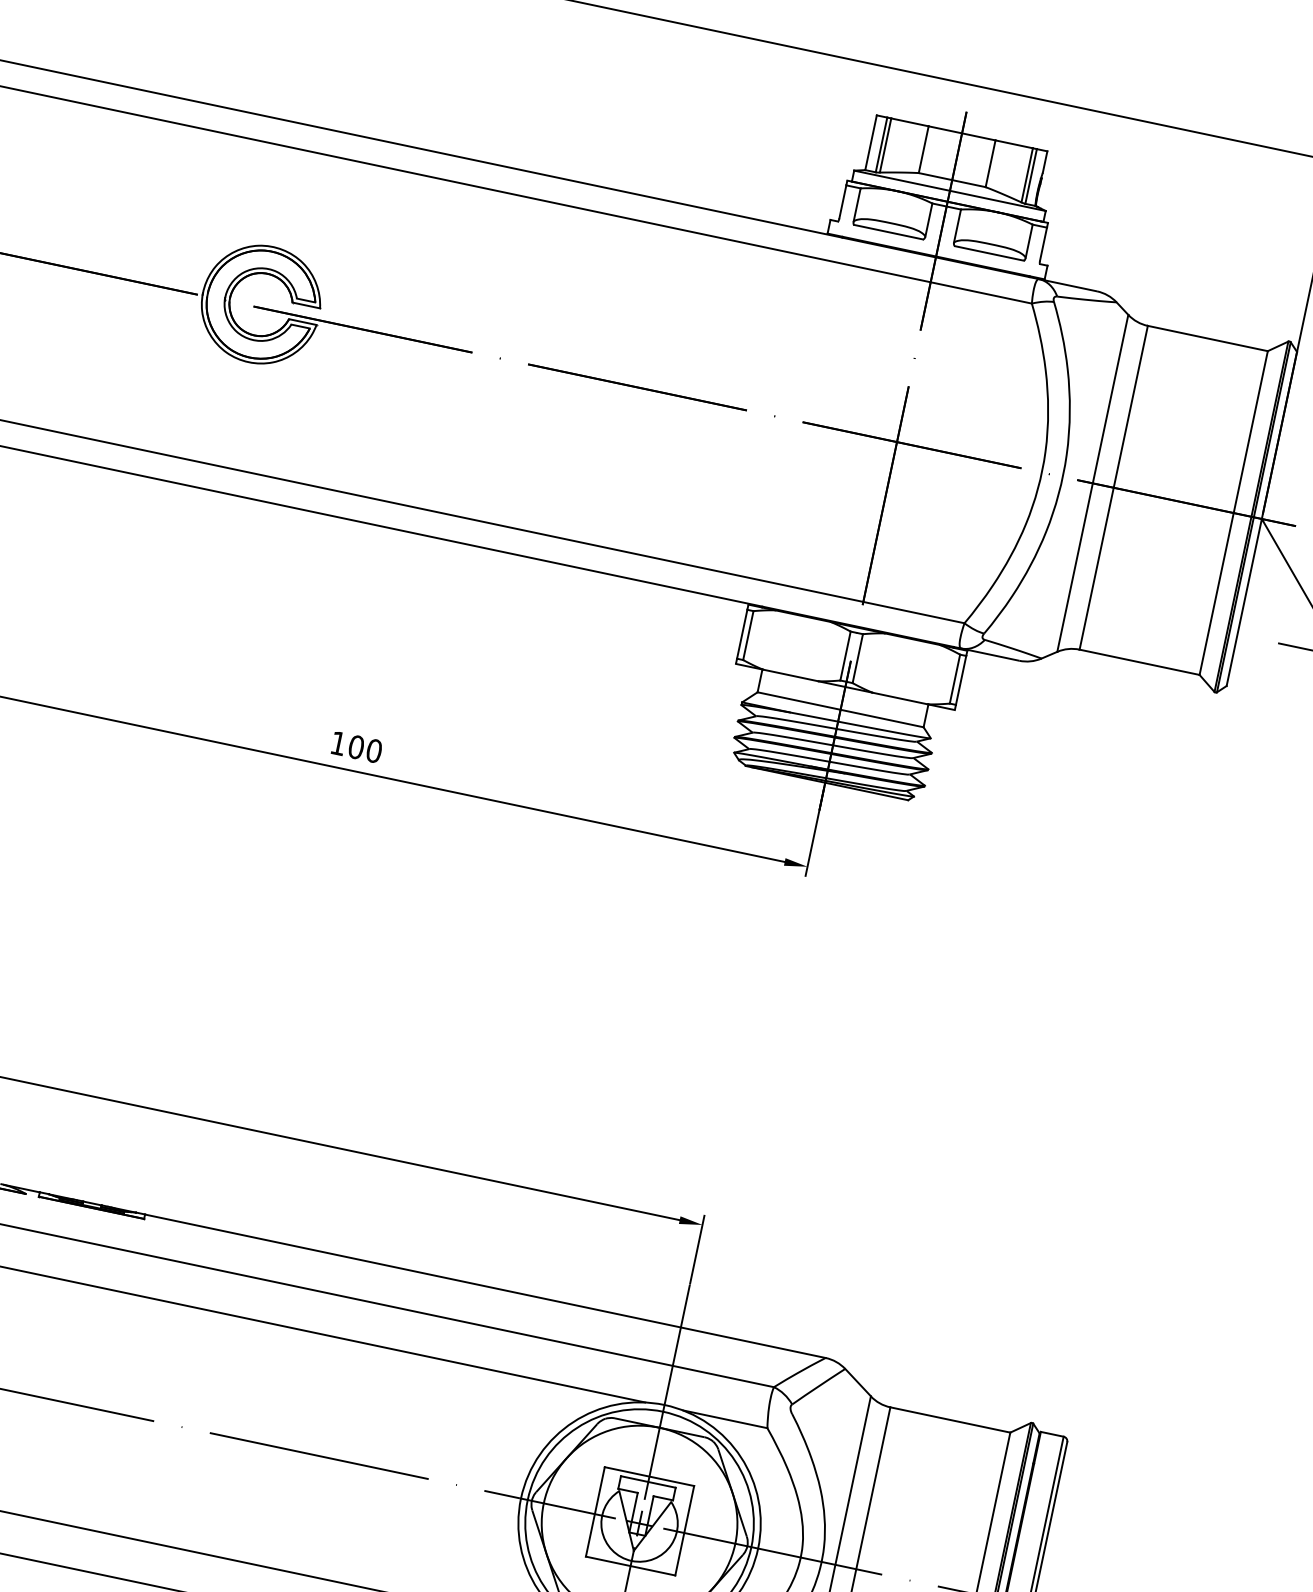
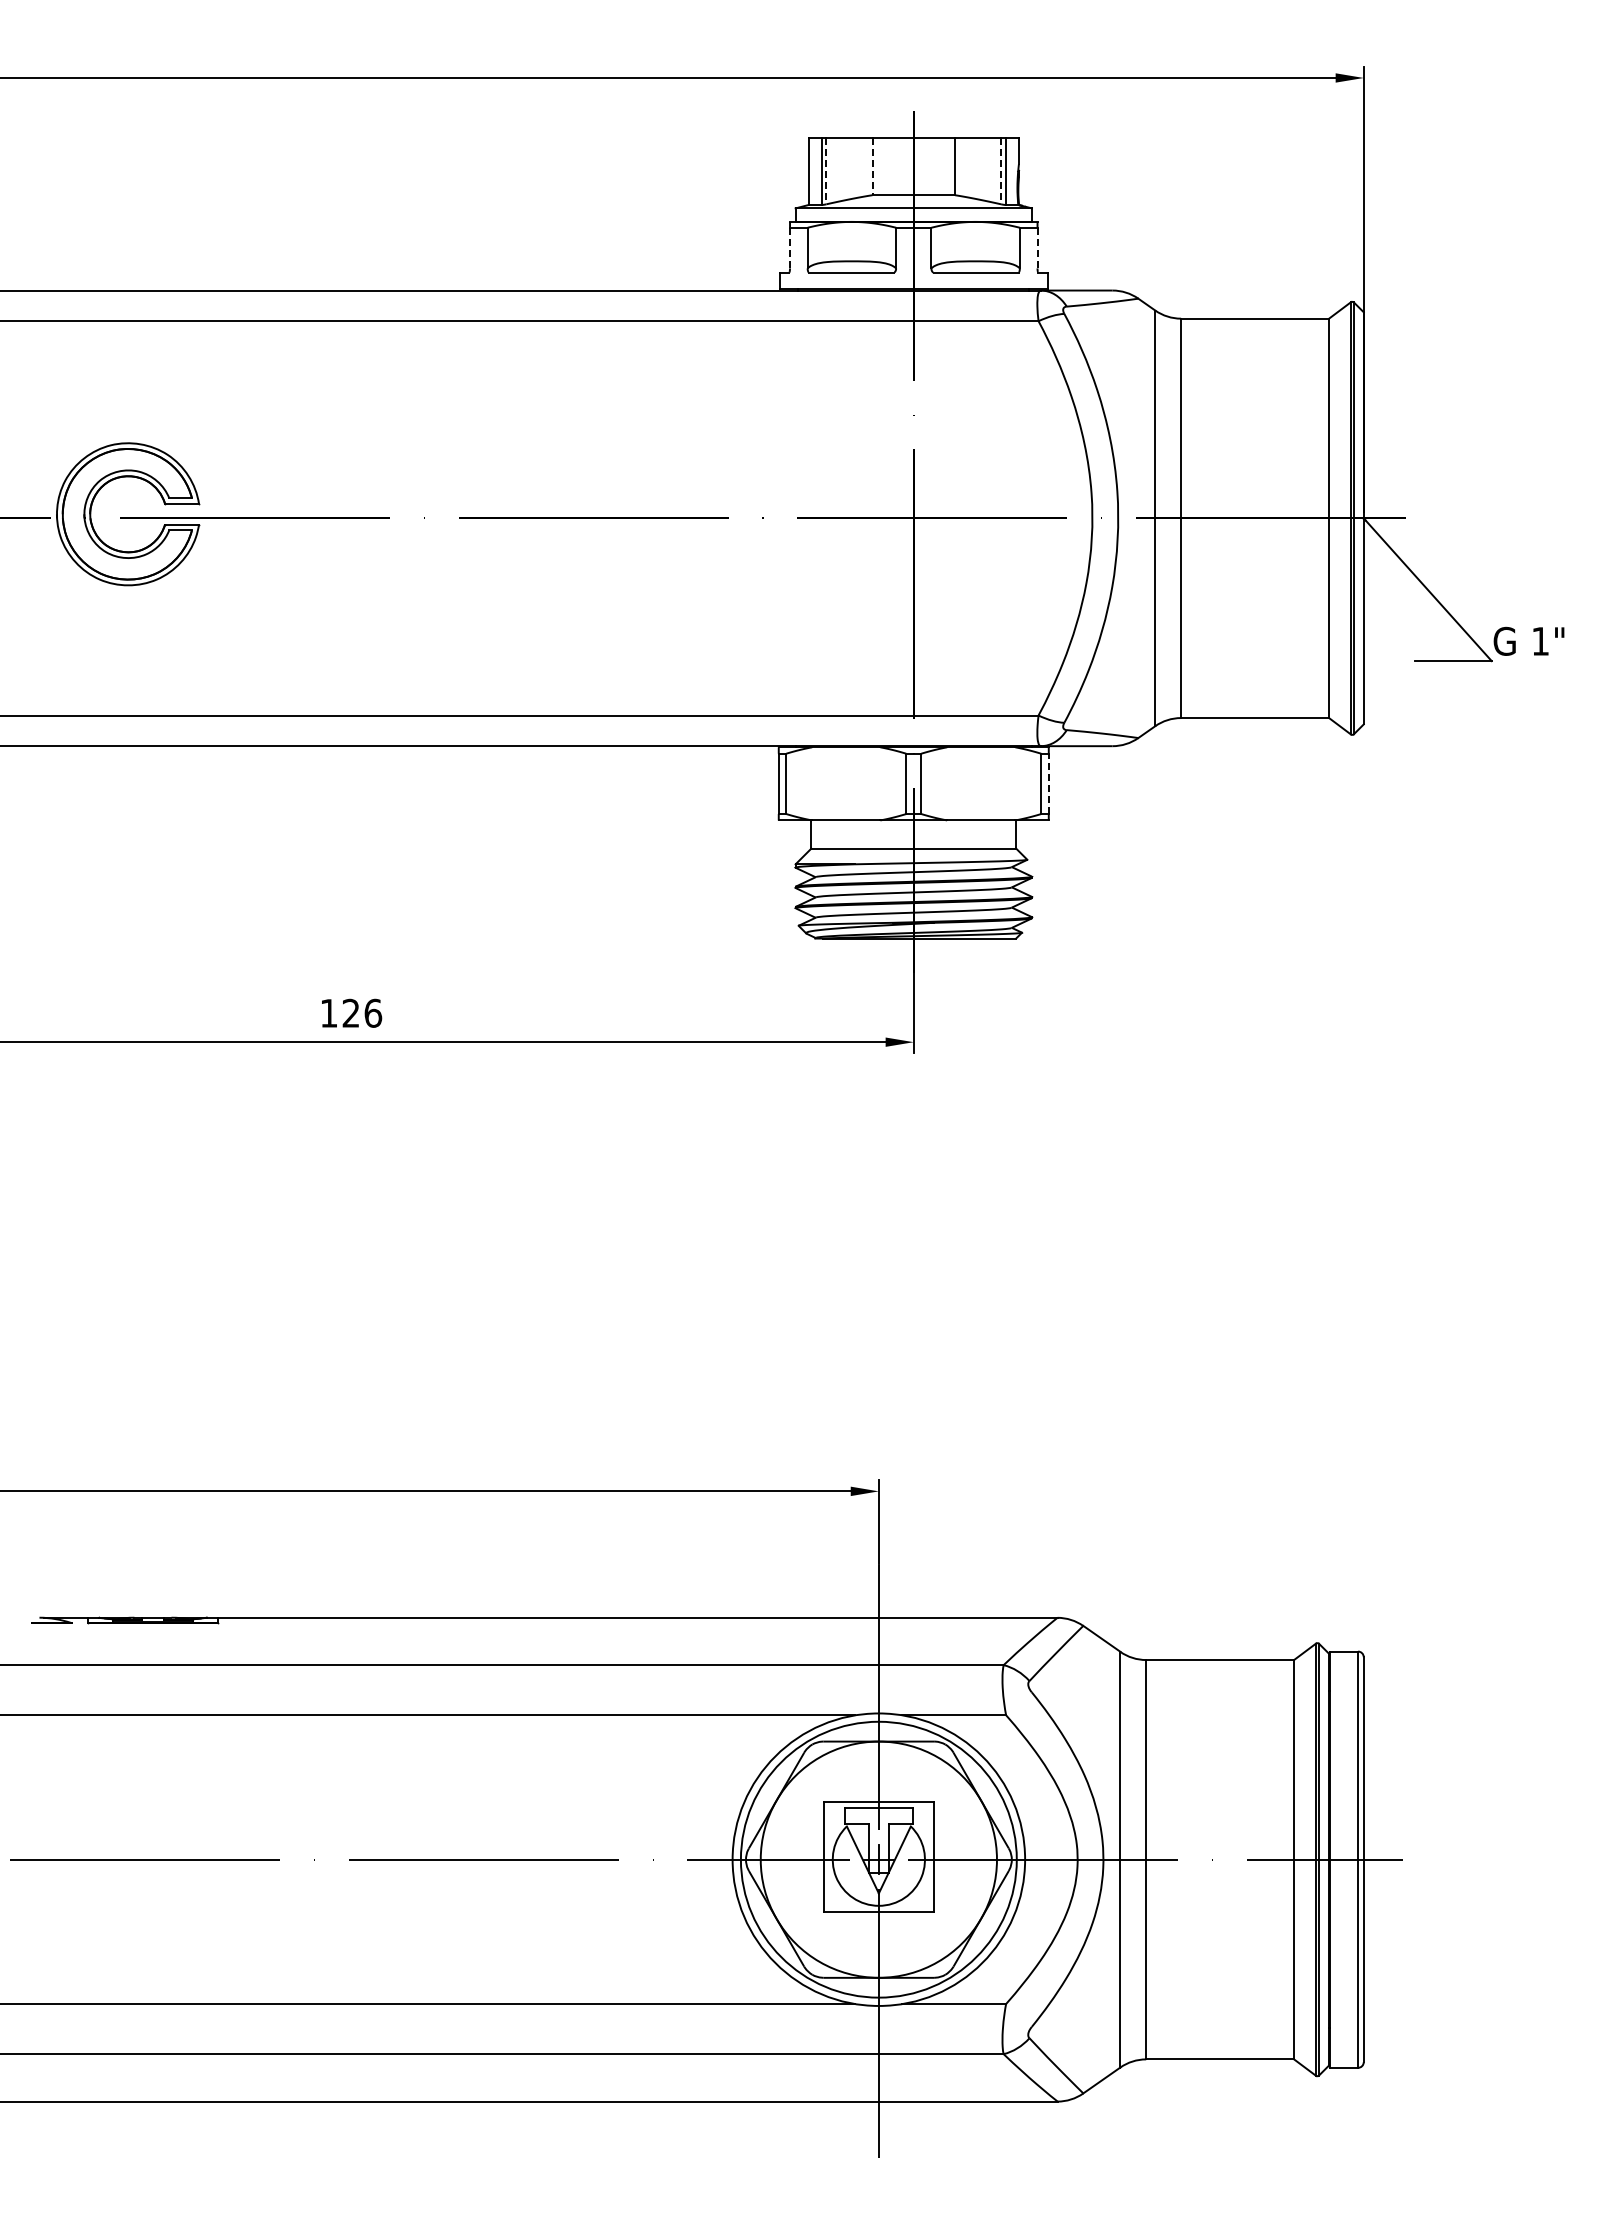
line: (885, 145) -> (826, 171), solid -> dashed
line: (923, 149) -> (872, 166), solid -> dashed
line: (1027, 175) -> (1001, 171), solid -> dashed
line: (843, 202) -> (790, 248), solid -> dashed
line: (1043, 243) -> (1037, 247), solid -> dashed
line: (960, 680) -> (1048, 783), solid -> dashed
text: (365, 748) -> (362, 1012), 100 -> 126

